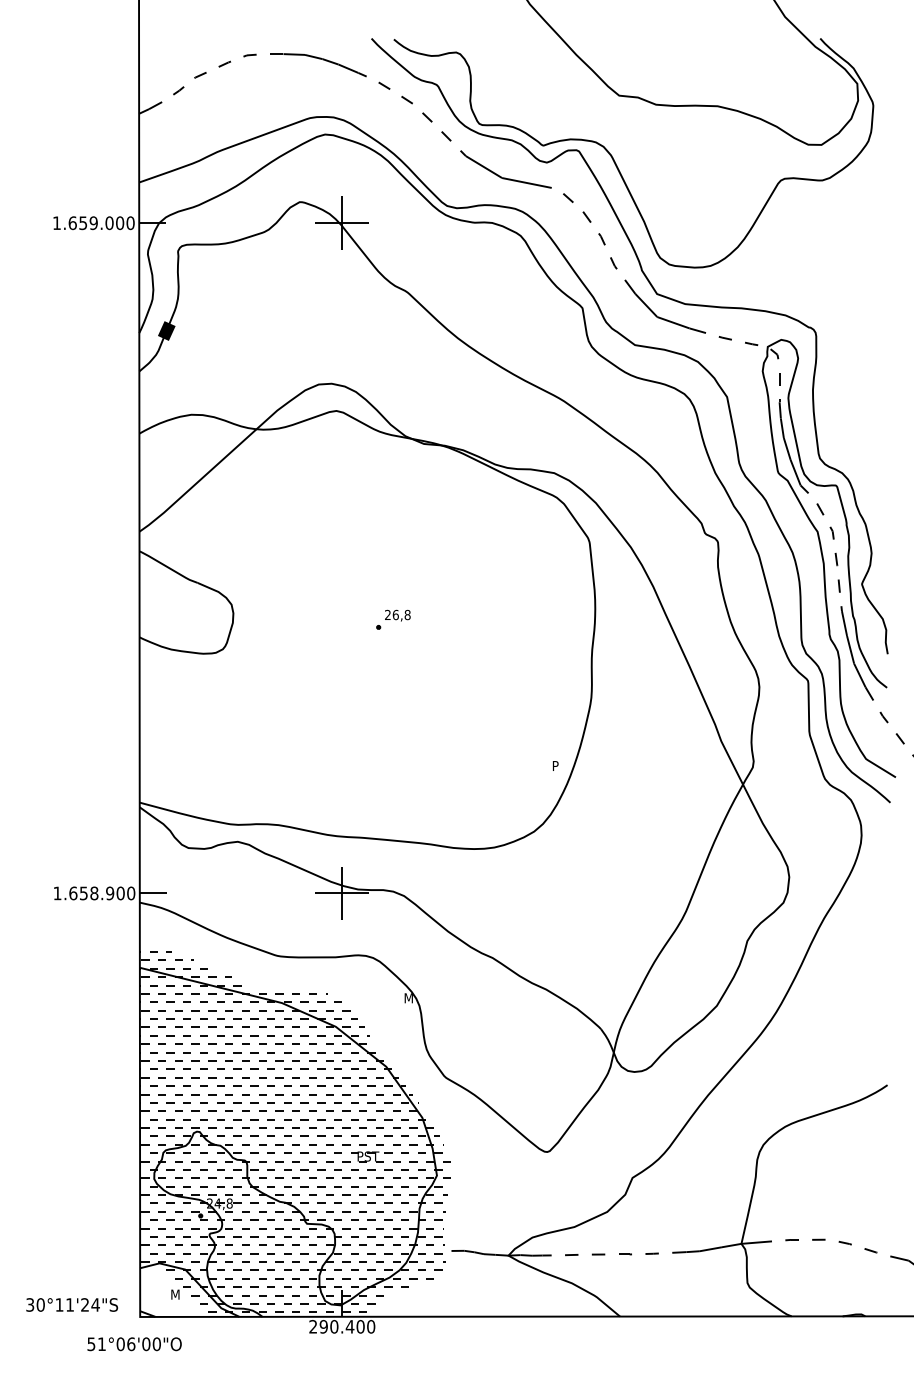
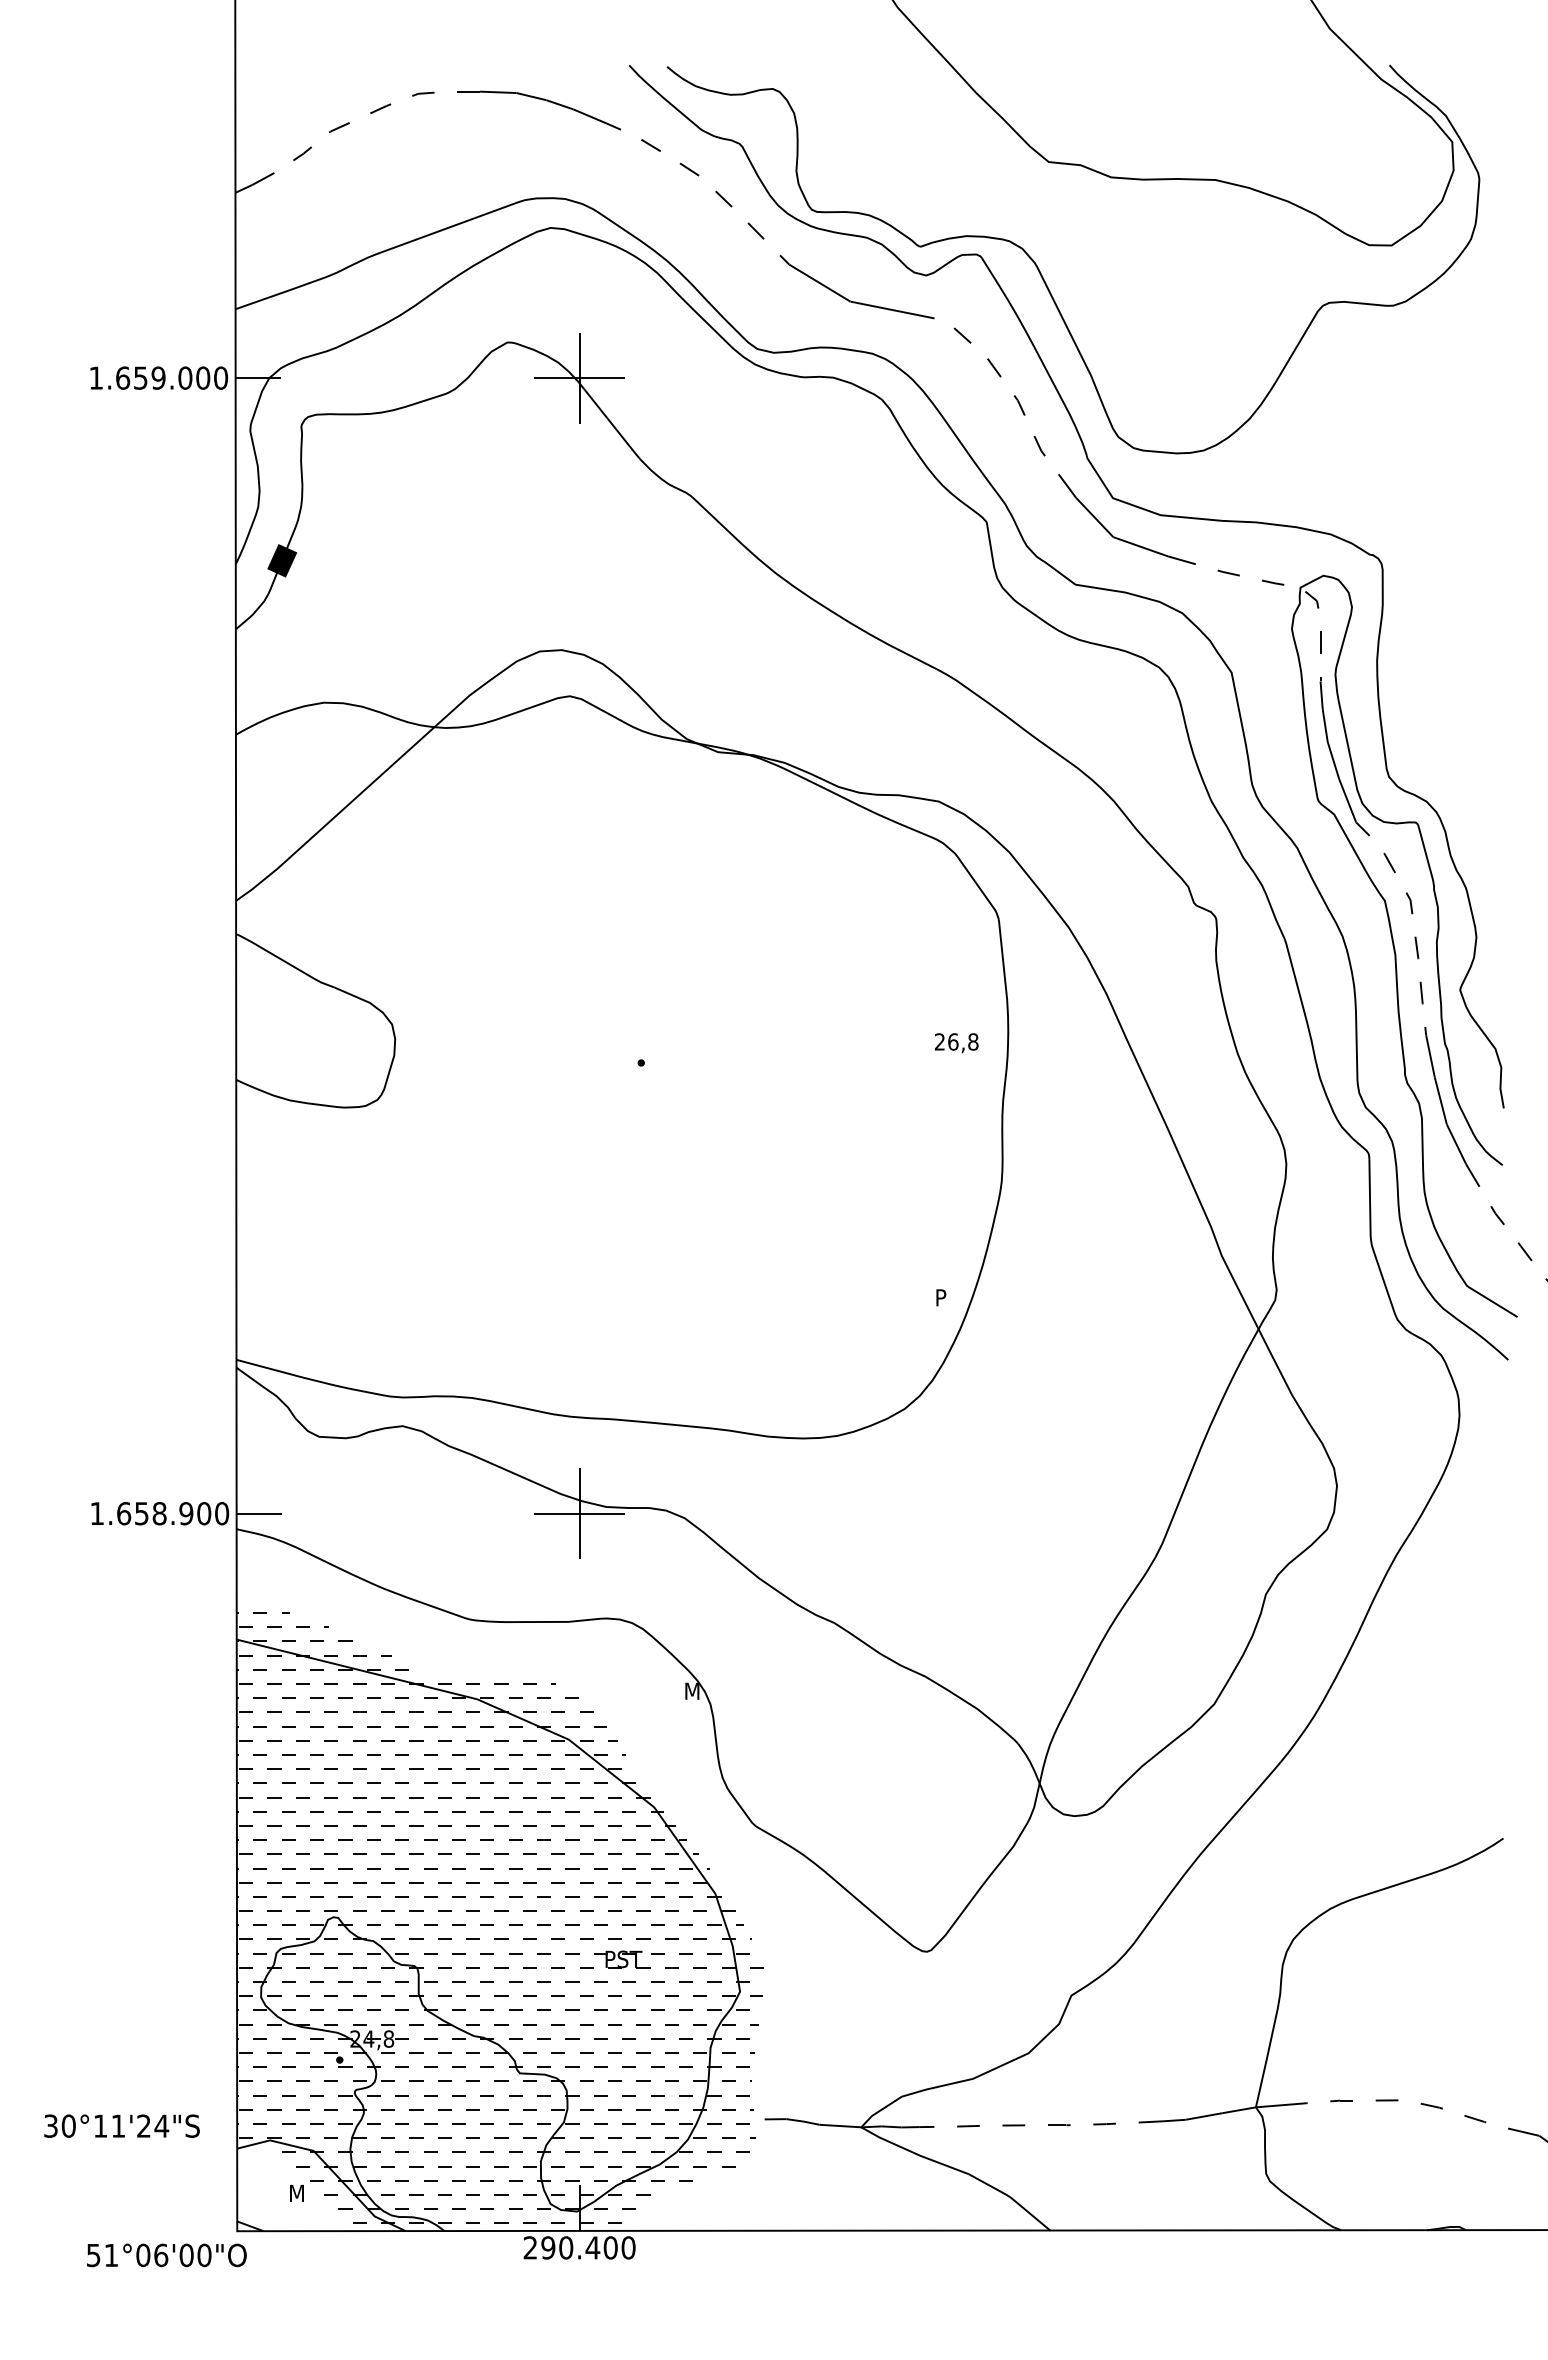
text: (397, 615) -> (956, 1042), moved
text: (71, 1304) -> (120, 2125), moved
text: (134, 1344) -> (166, 2255), moved

